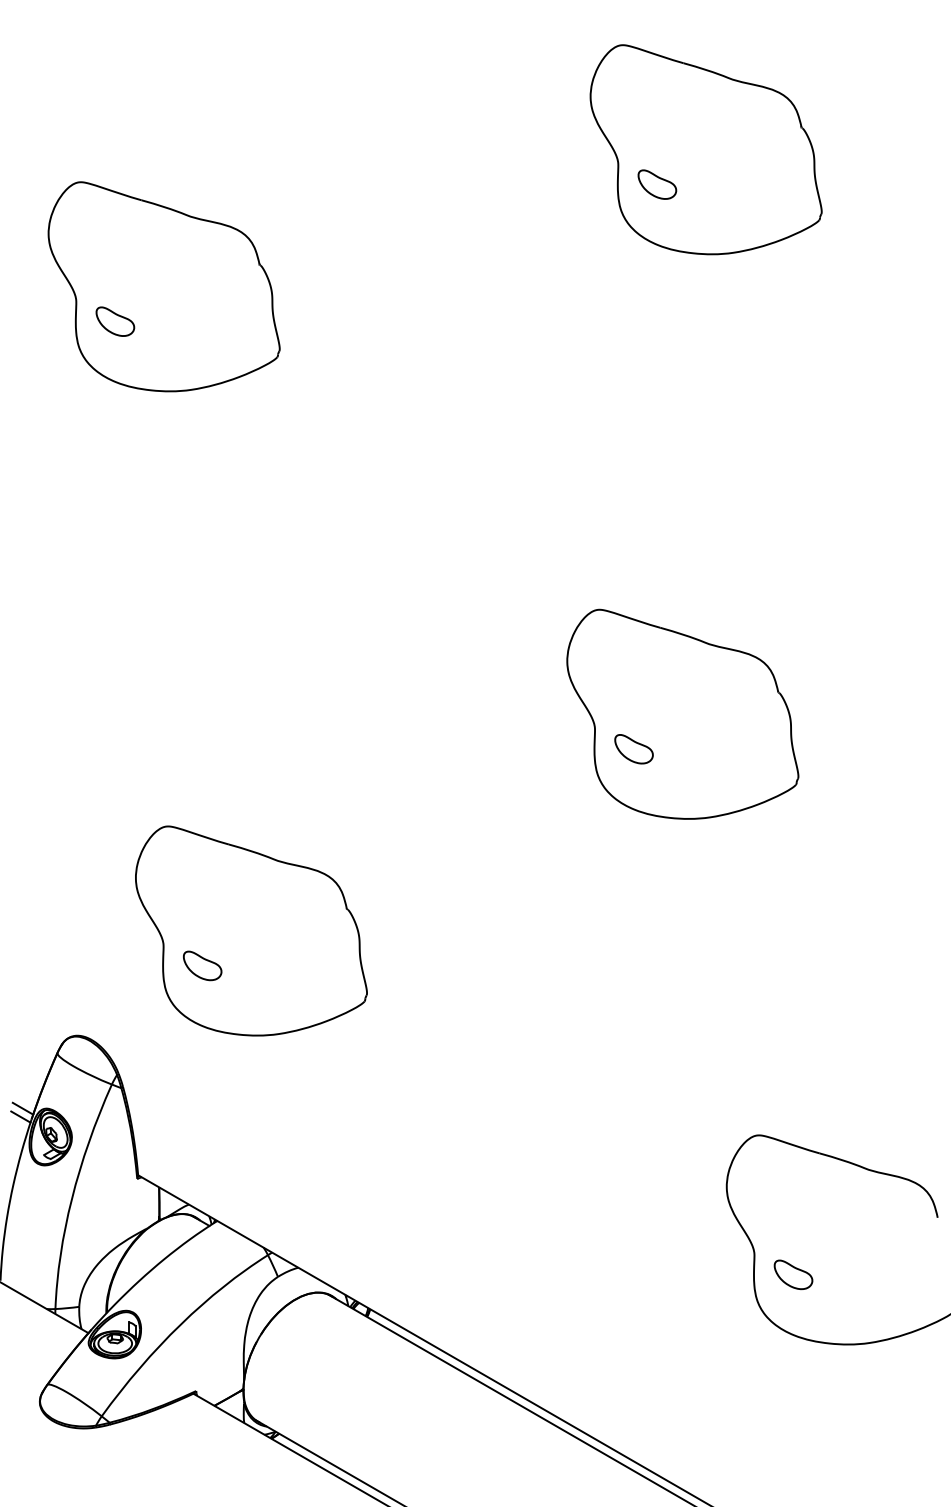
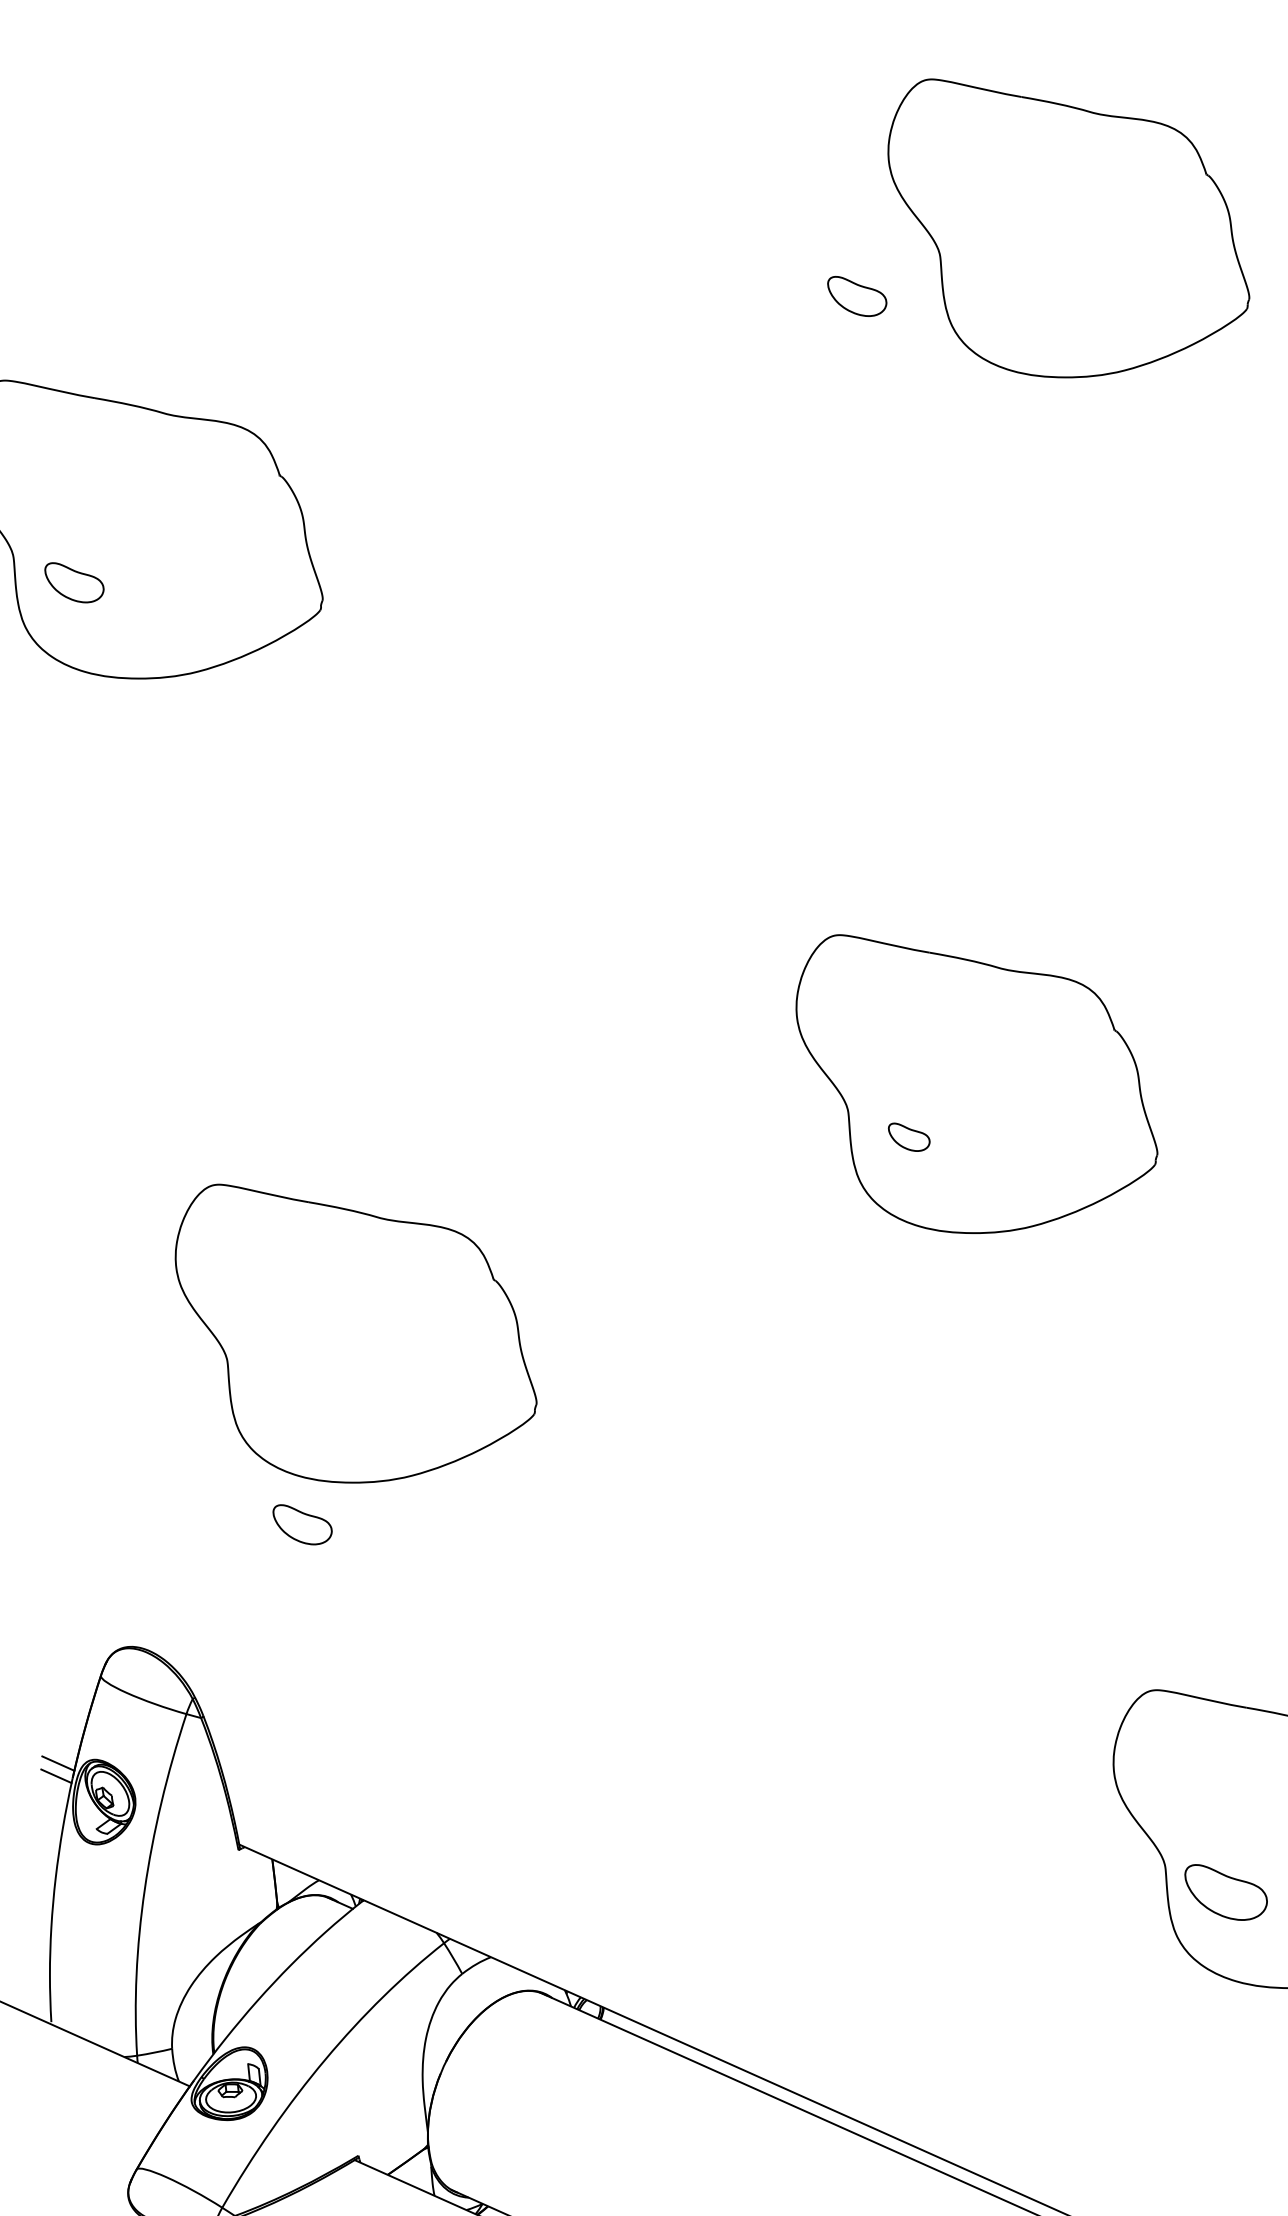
part: (705, 149) -> (1067, 221), moved
part: (633, 749) -> (908, 1137), size x0.7
part: (251, 930) -> (355, 1326), moved
part: (793, 1274) -> (1226, 1891), size x1.4

